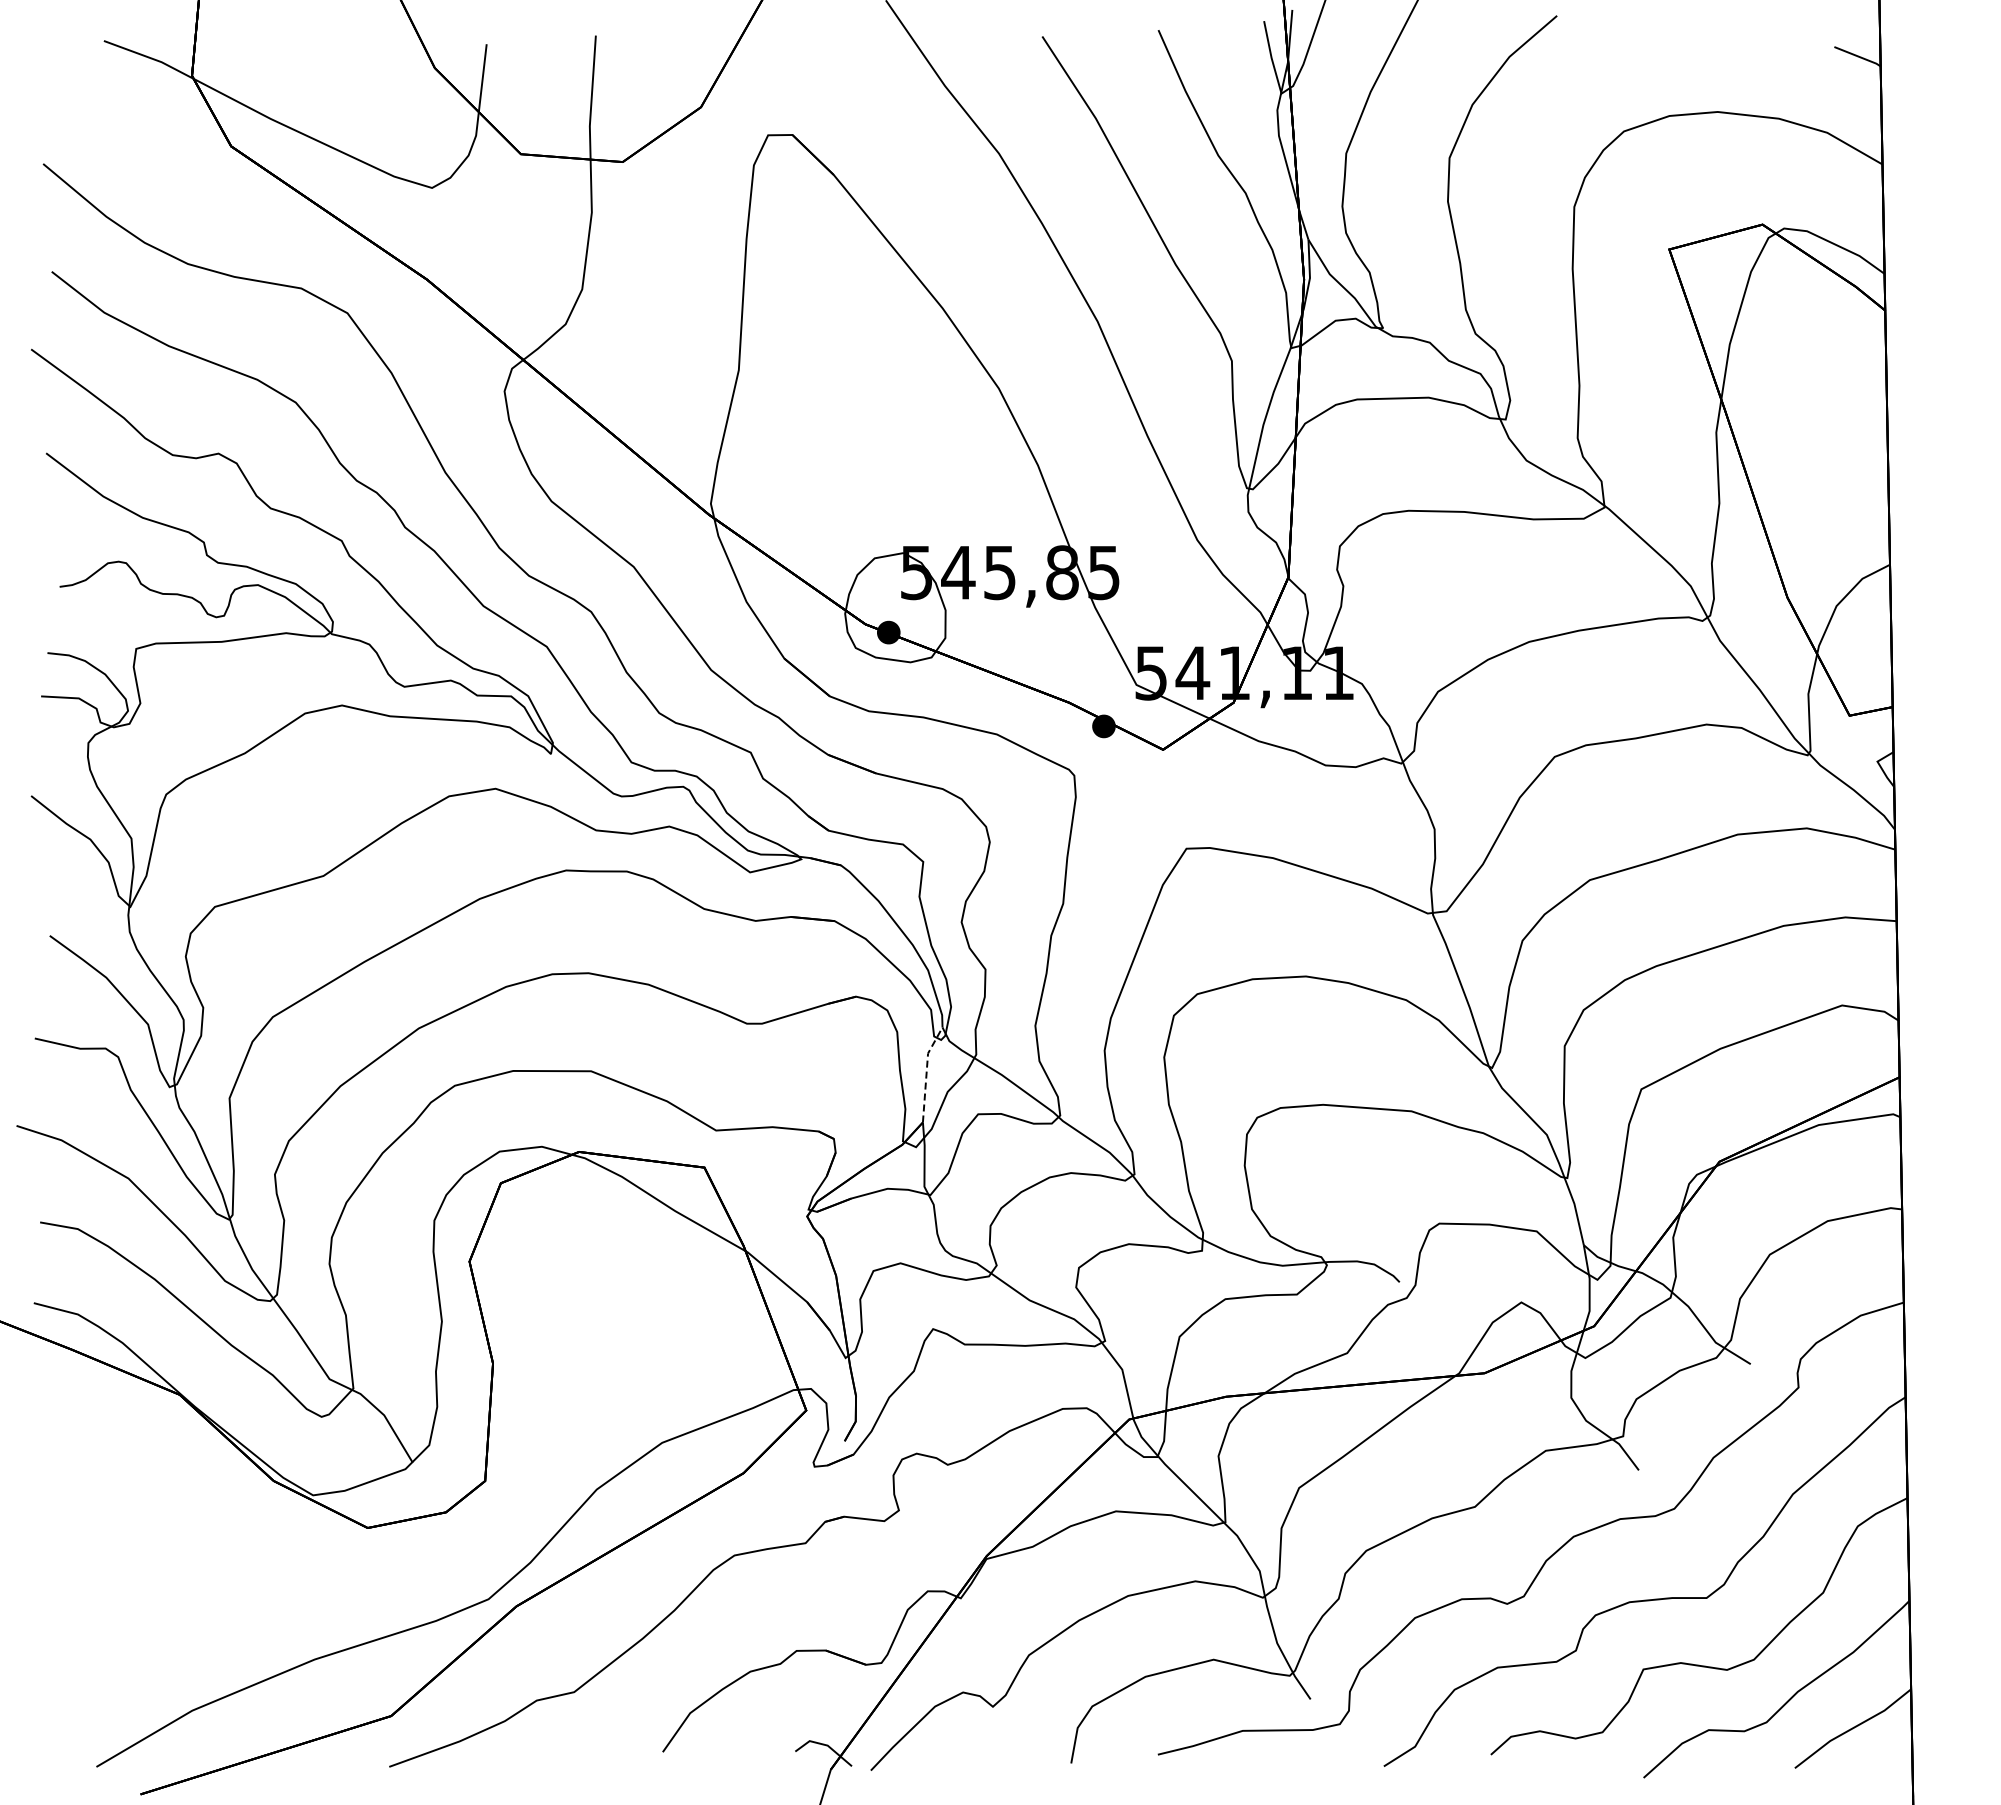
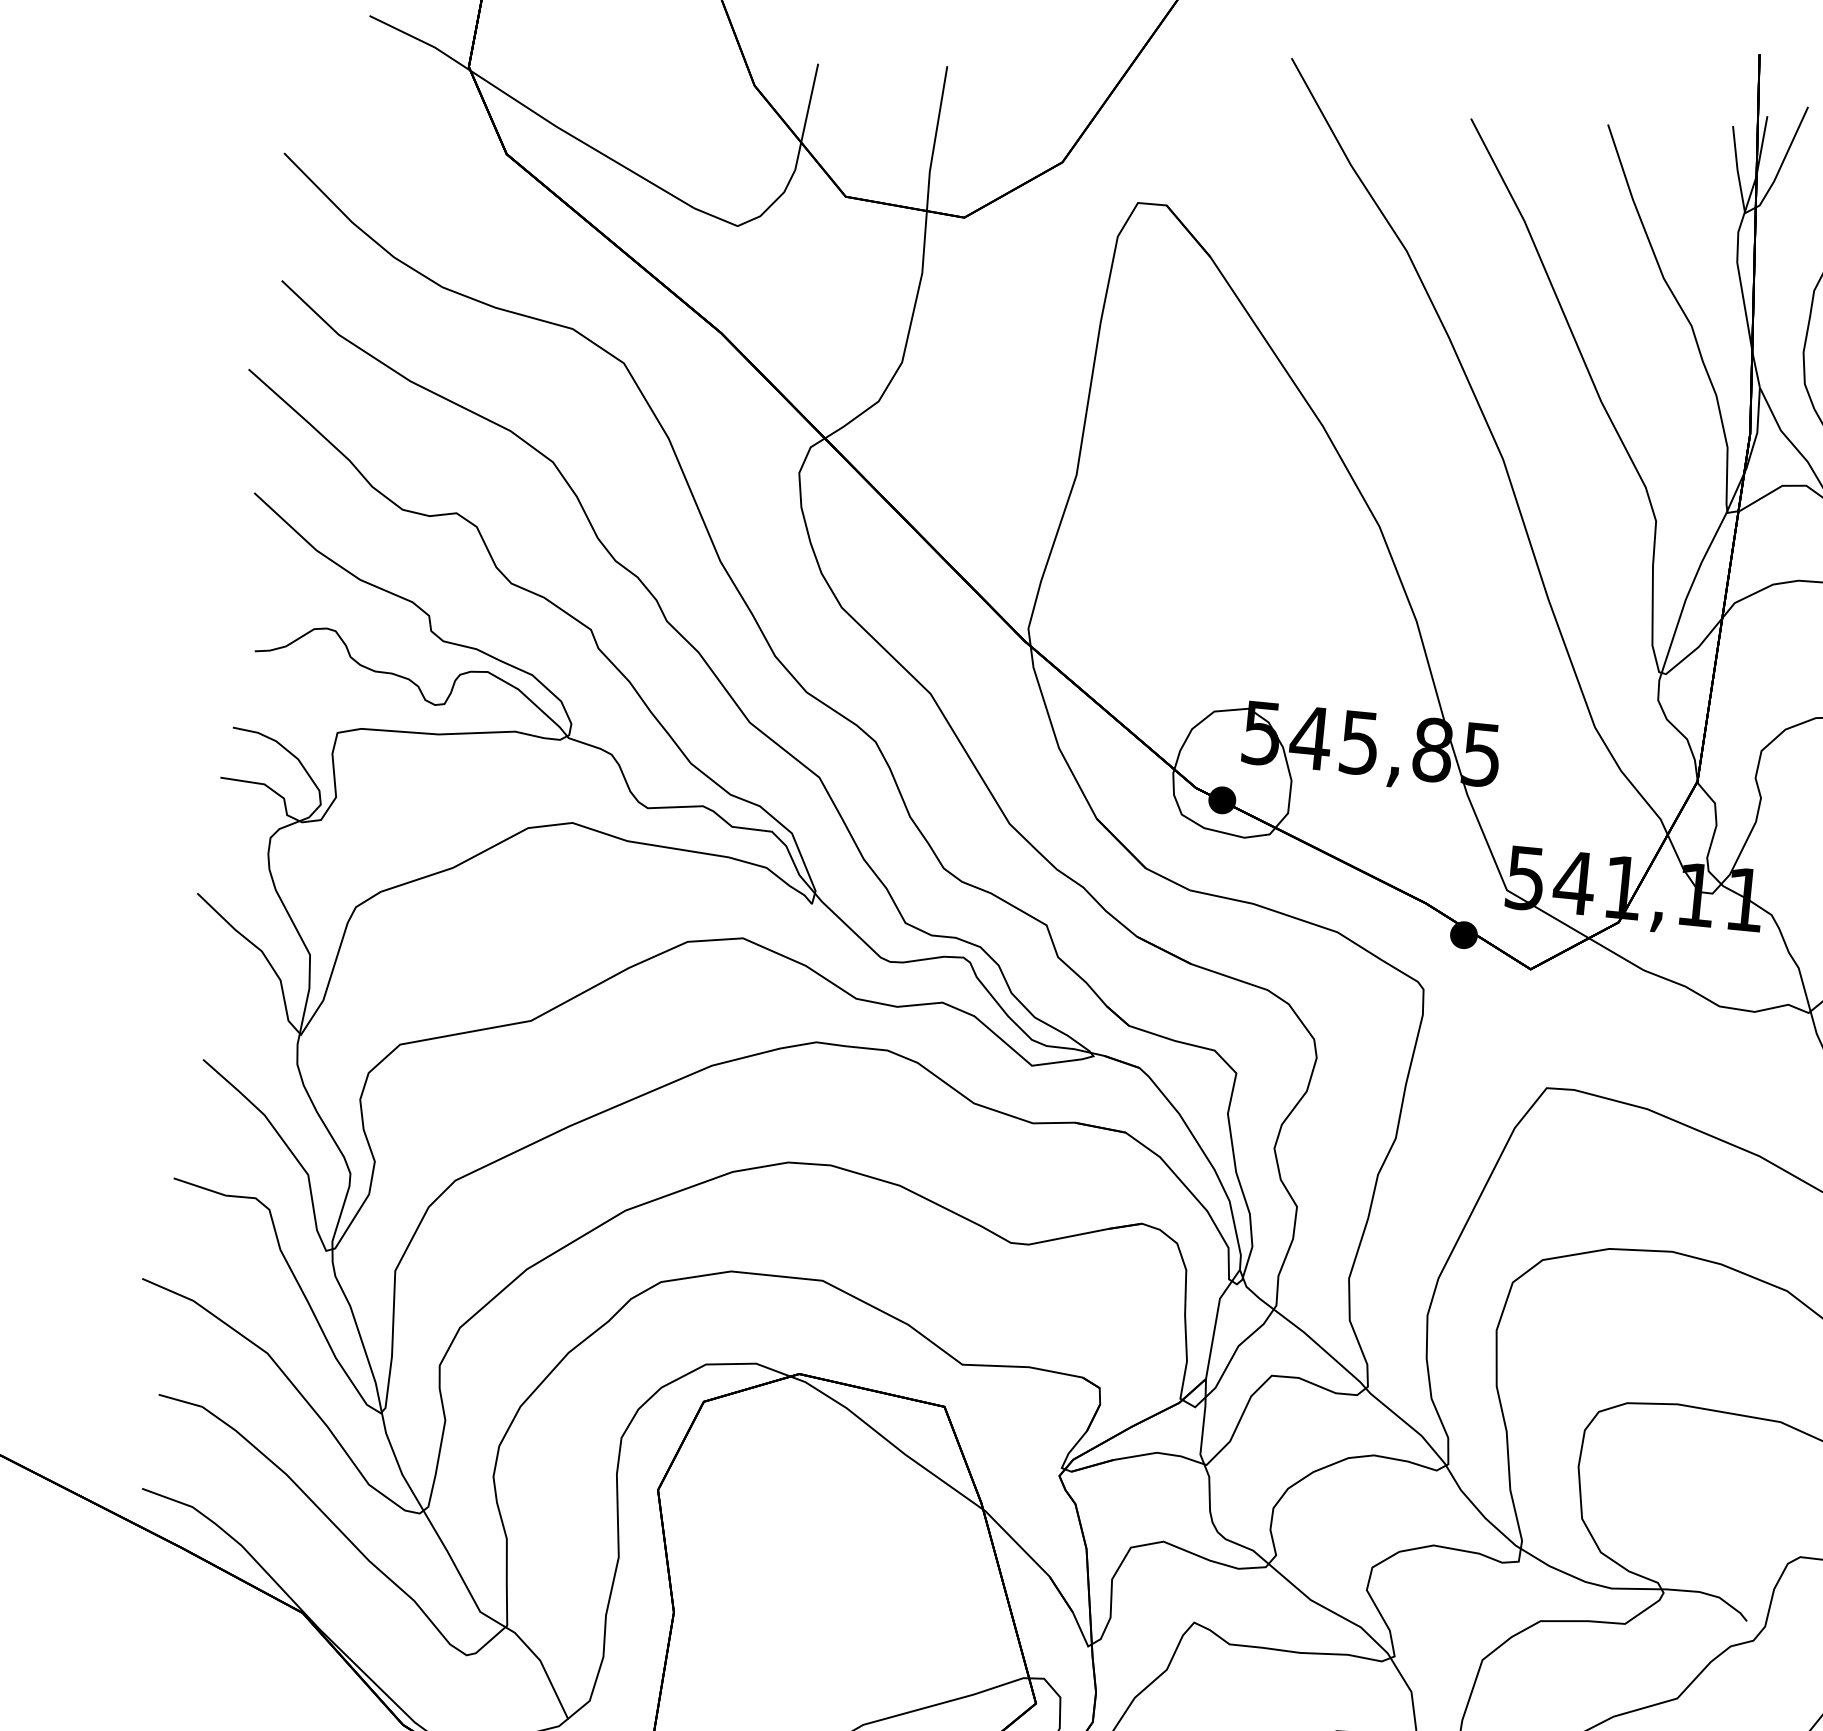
line: (926, 1072) -> (1215, 1320), dashed -> solid

